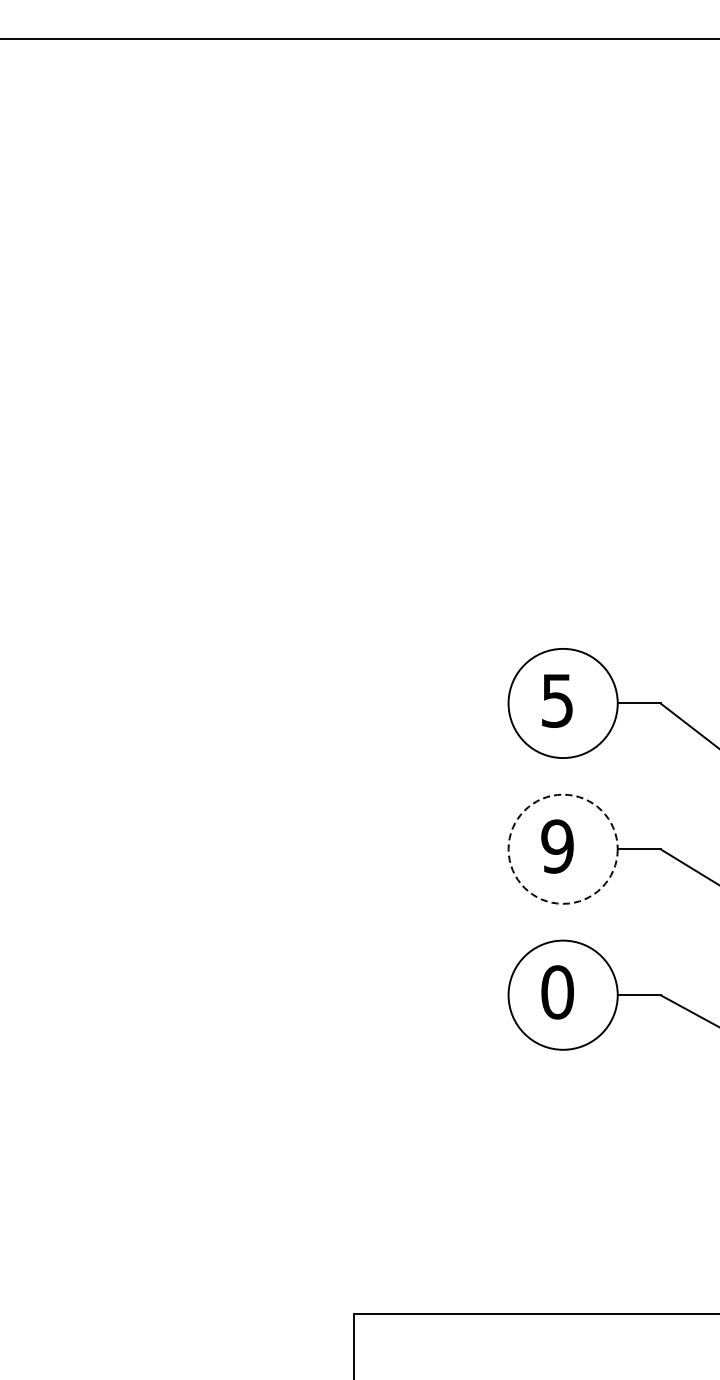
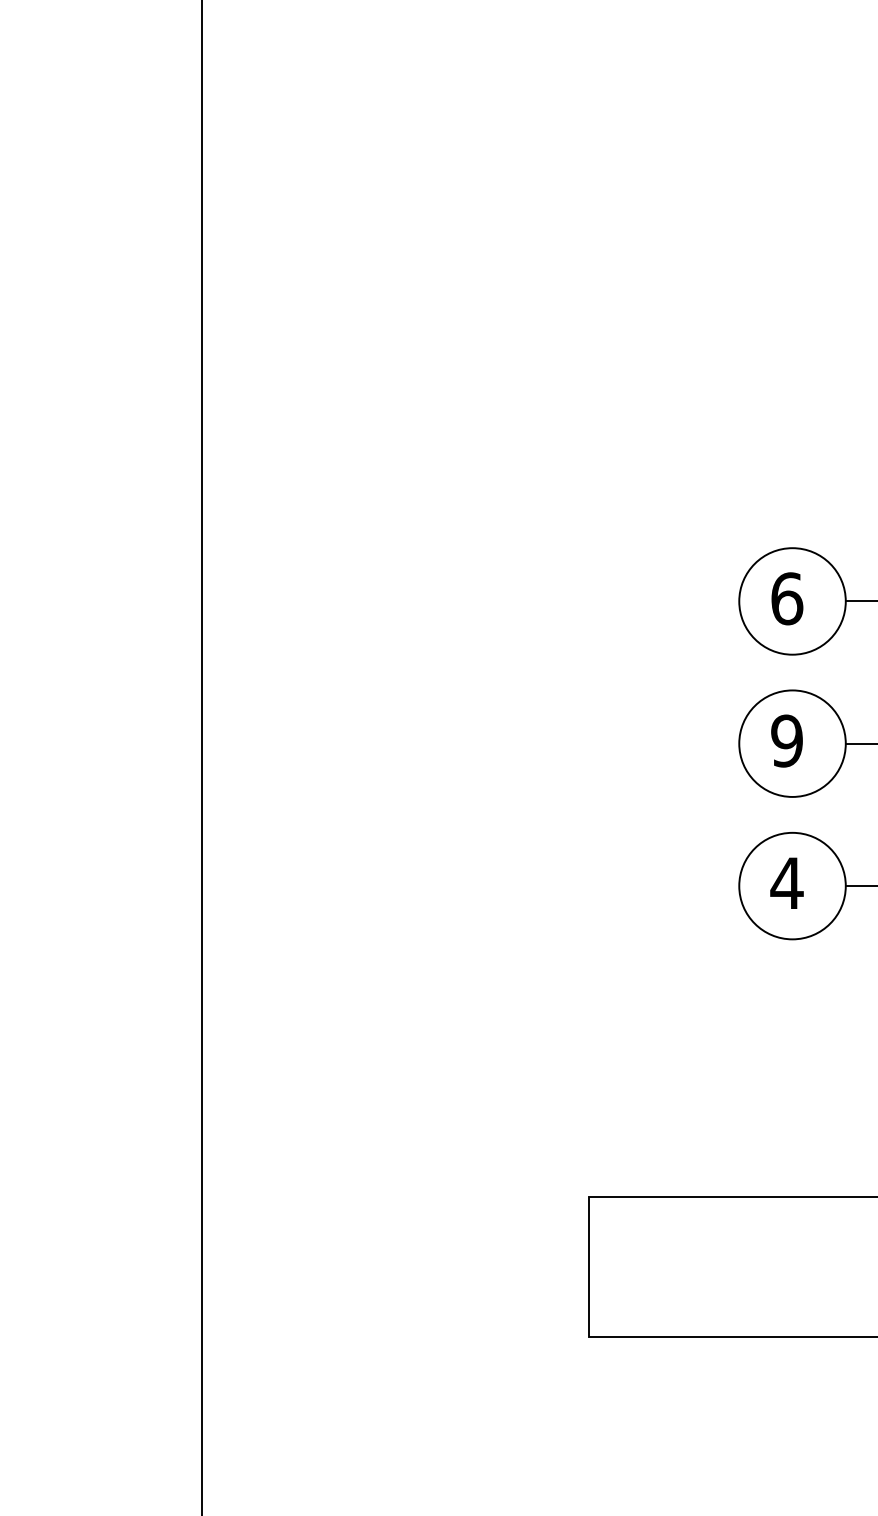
text: (558, 700) -> (787, 598), 5 -> 6
circle: (563, 849) -> (792, 743), dashed -> solid
text: (556, 991) -> (786, 882), 0 -> 4

